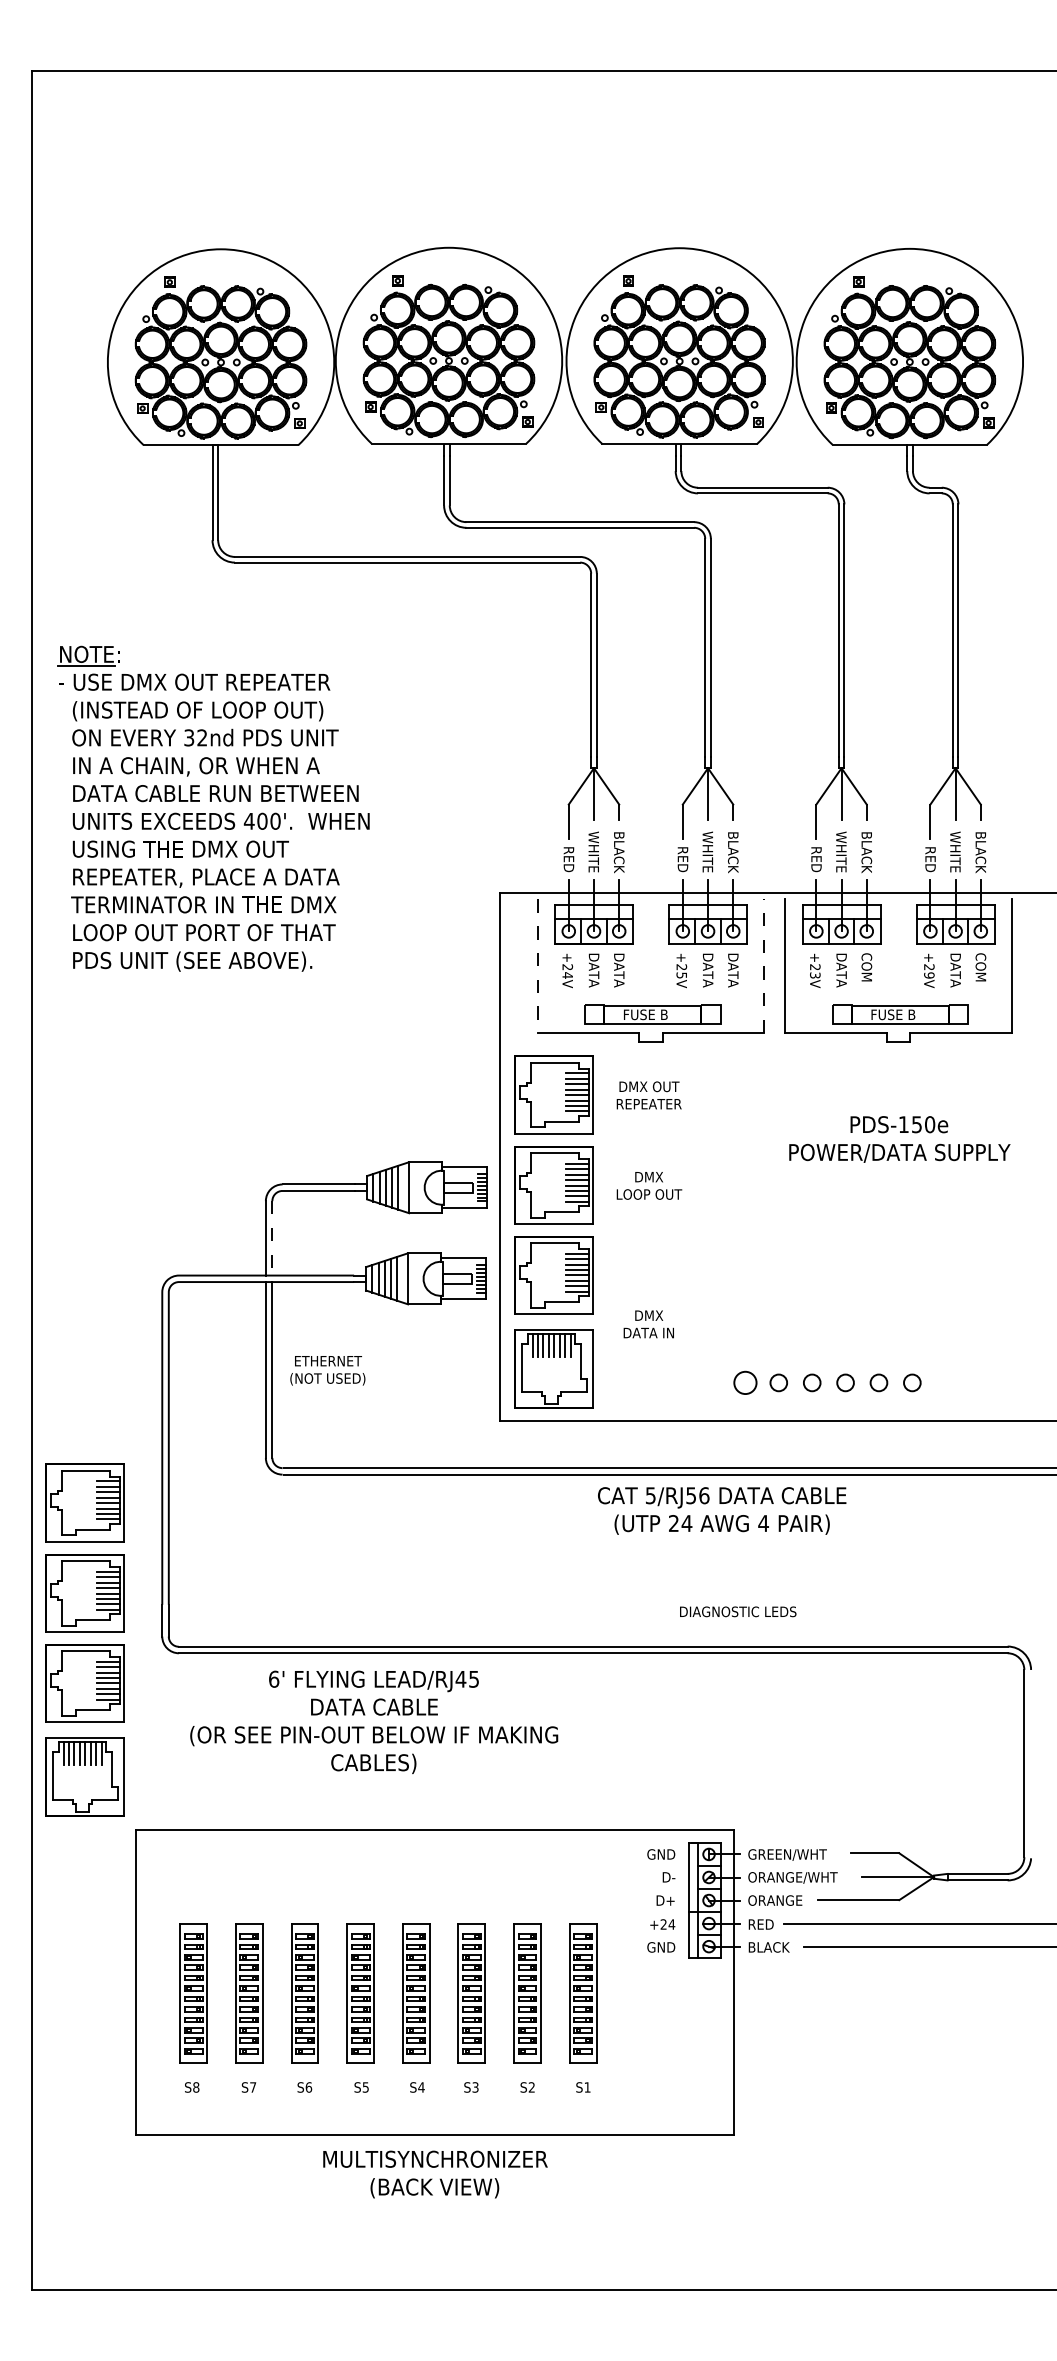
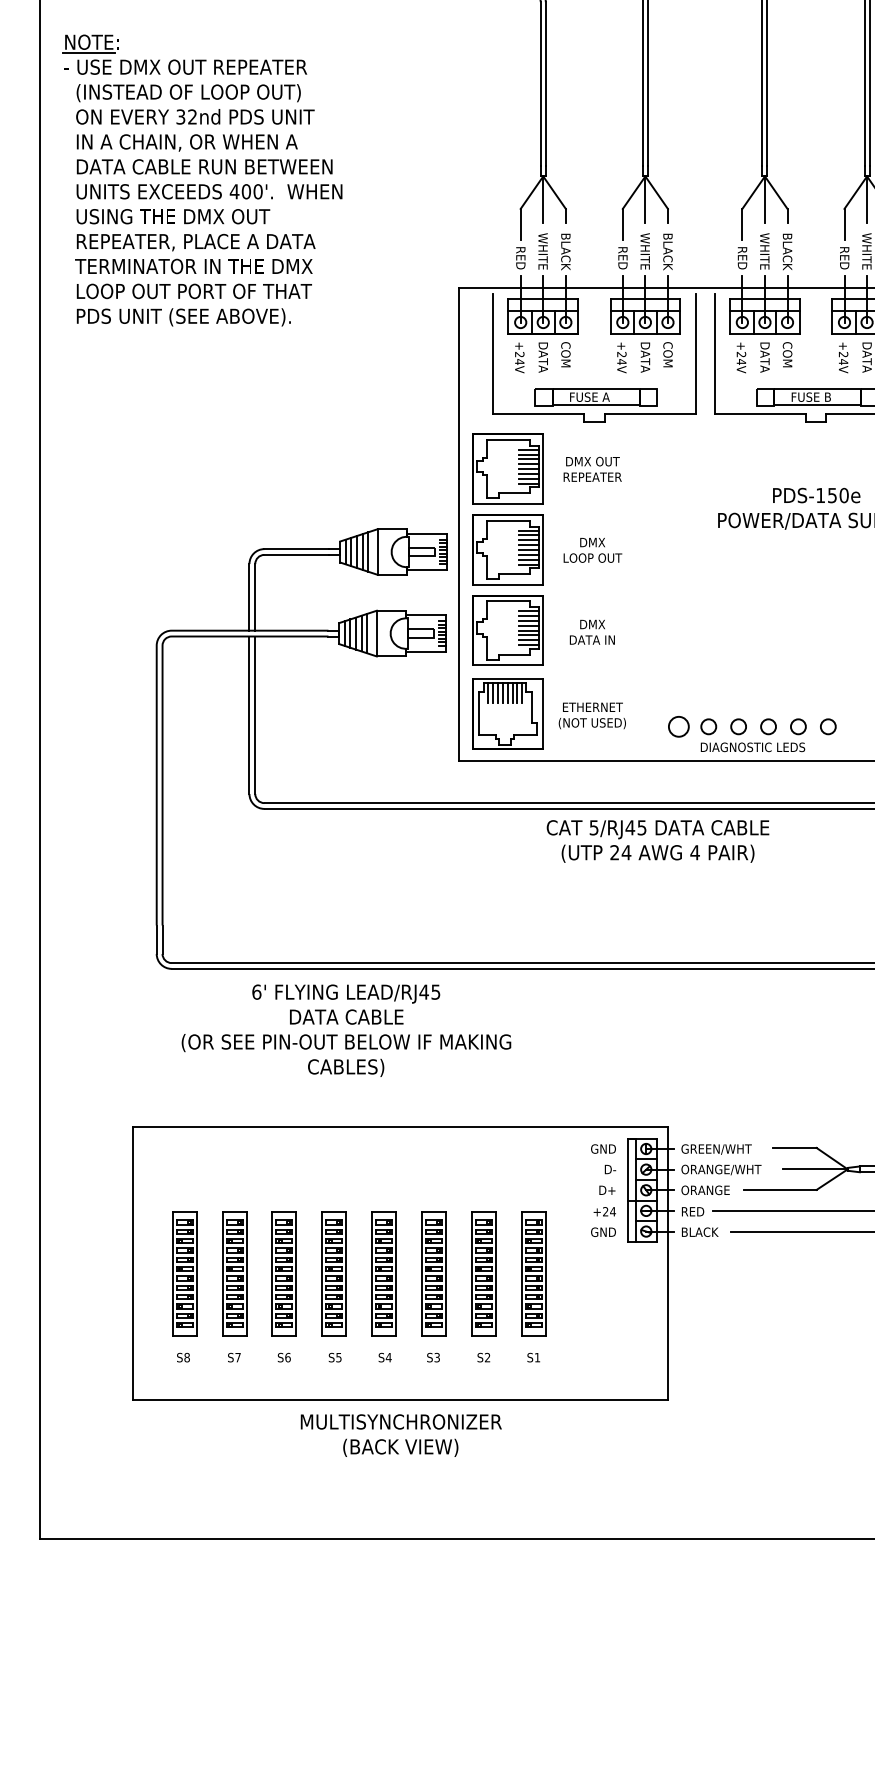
part: (213, 808) -> (202, 180), moved
line: (537, 966) -> (492, 353), dashed -> solid
line: (764, 966) -> (695, 353), dashed -> solid
text: (619, 970) -> (566, 357), DATA -> COM
text: (733, 970) -> (668, 357), DATA -> COM
text: (681, 975) -> (621, 362), +25V -> +24V
text: (815, 975) -> (741, 362), +23V -> +24V
text: (929, 975) -> (843, 362), +29V -> +24V
text: (664, 1014) -> (606, 396), FUSE B -> FUSE A
line: (272, 1238) -> (255, 597), dashed -> solid
text: (648, 1324) -> (592, 632), moved
text: (327, 1370) -> (592, 715), moved
text: (697, 1495) -> (635, 827), 5/RJ56 -> 5/RJ45
text: (738, 1611) -> (753, 747), moved
part: (84, 1639) -> (87, 956), removed

